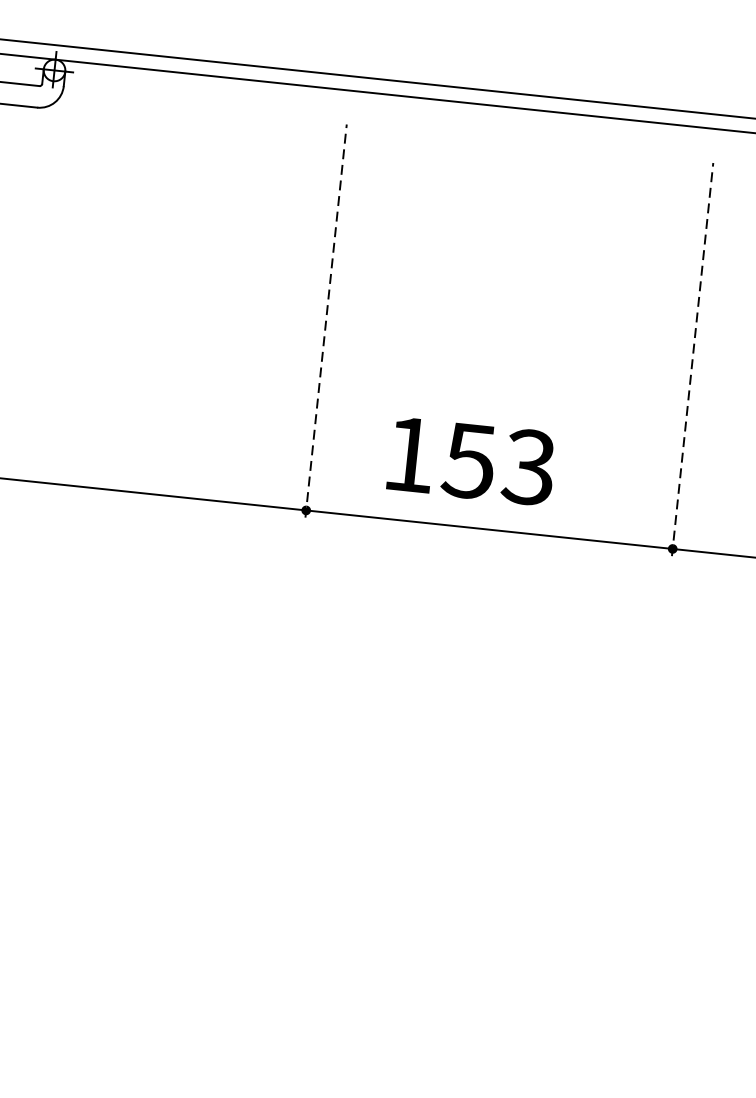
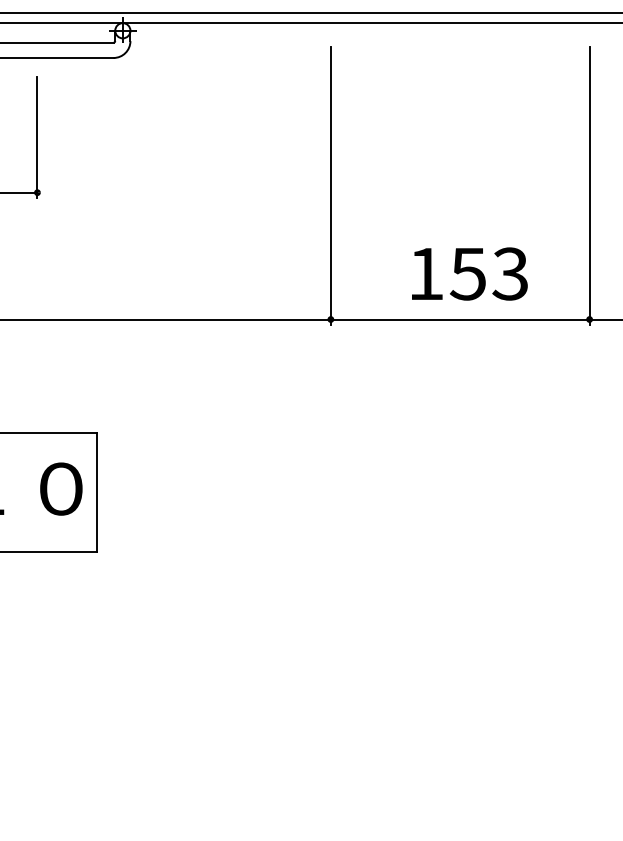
line: (325, 320) -> (330, 185), dashed -> solid
line: (692, 359) -> (589, 185), dashed -> solid
text: (471, 460) -> (469, 273), moved

